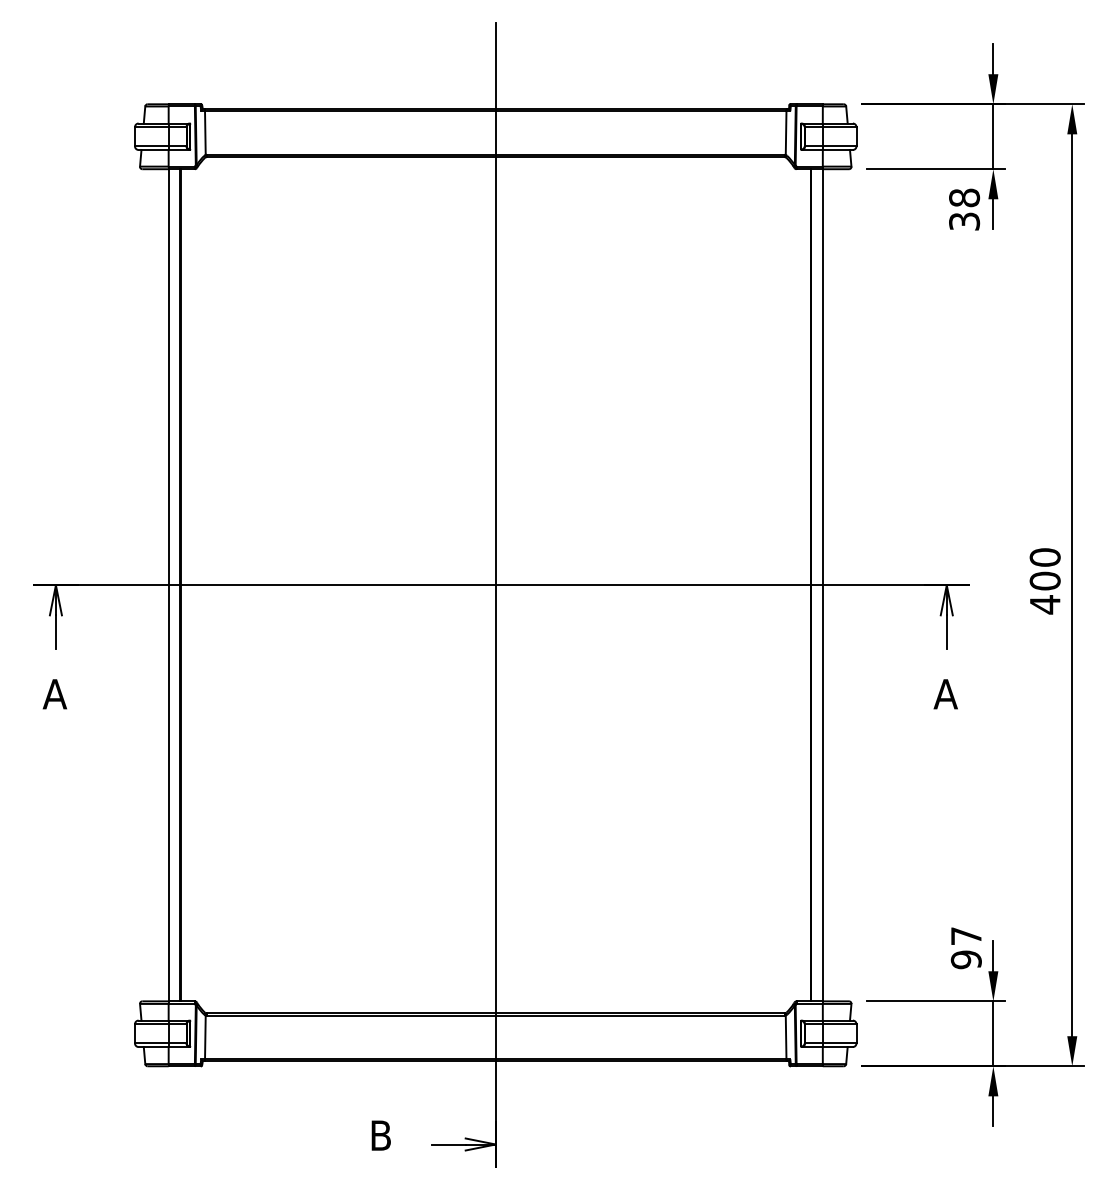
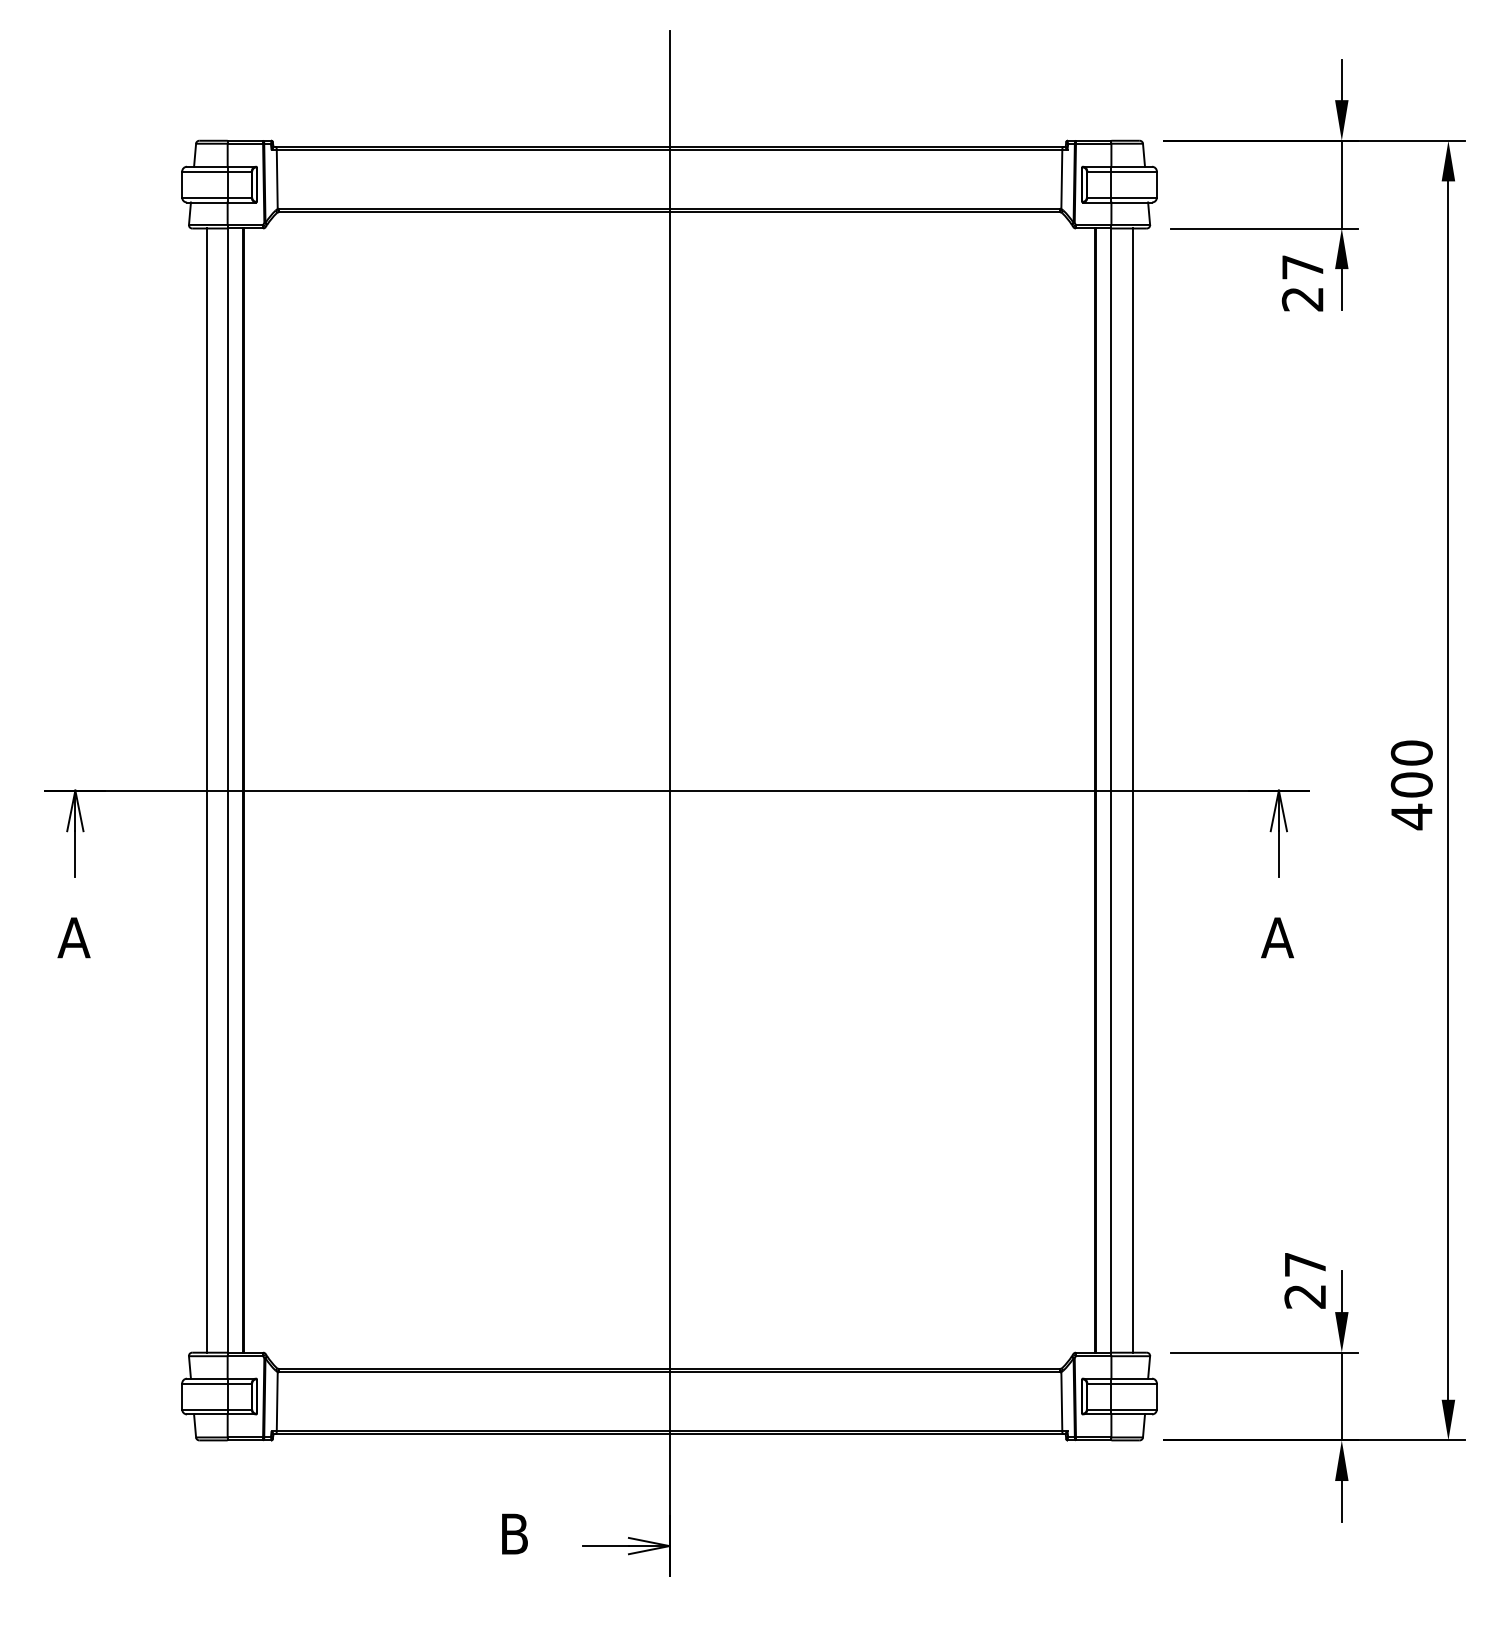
text: (964, 209) -> (1302, 282), 38 -> 27
line: (153, 585) -> (206, 790), added
line: (838, 585) -> (1132, 790), added
text: (966, 959) -> (1305, 1296), 97 -> 27

